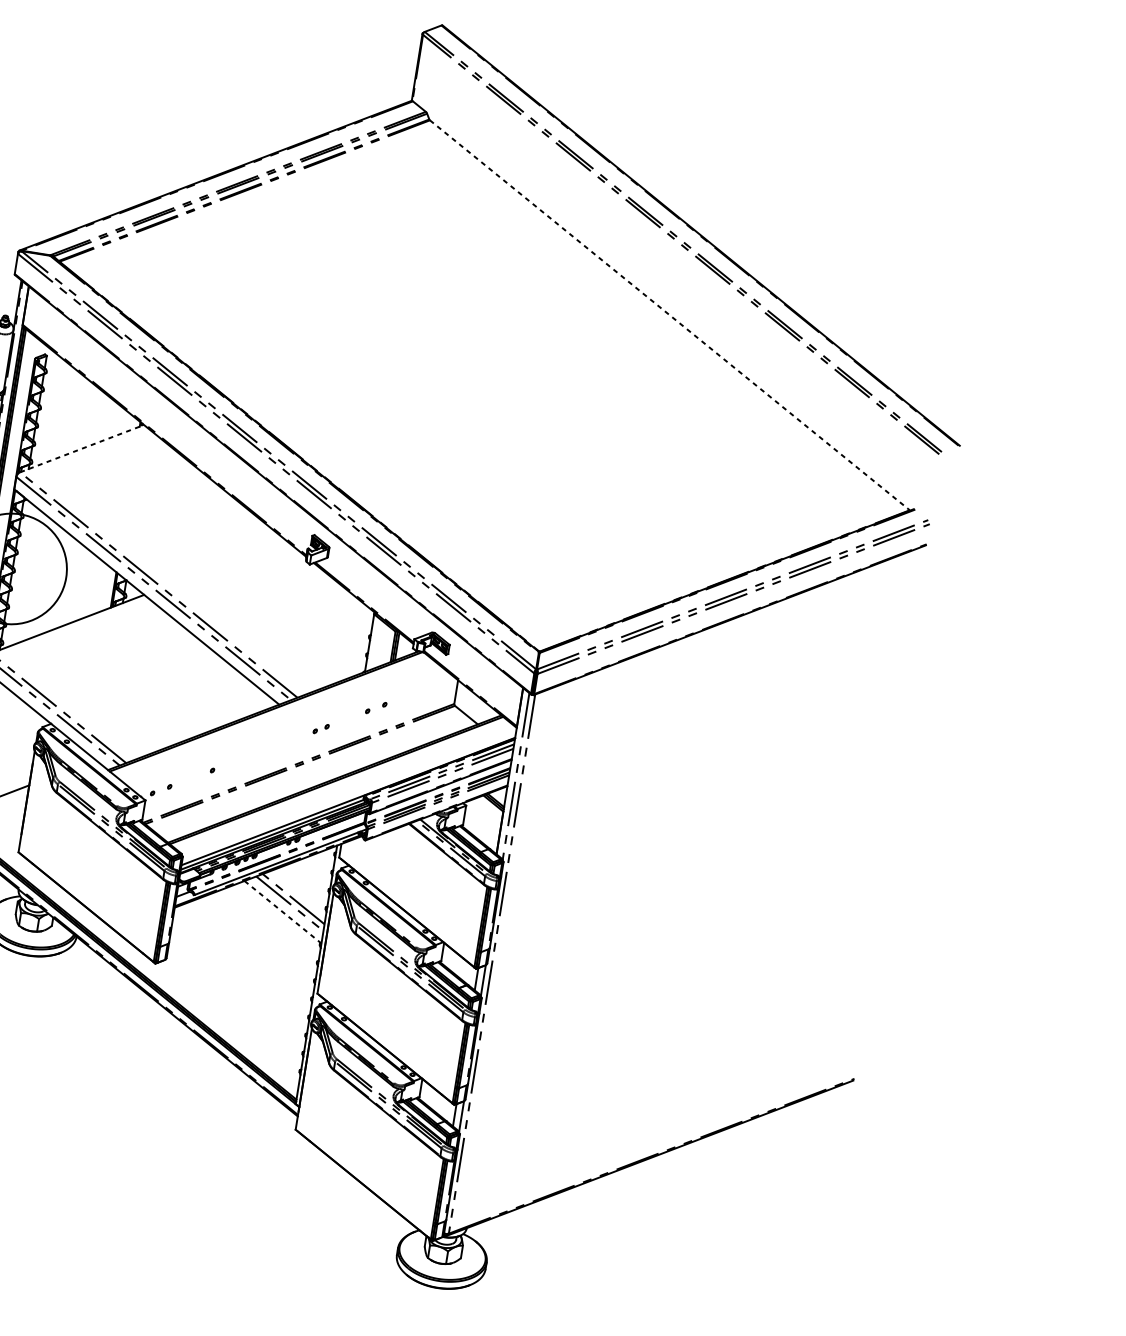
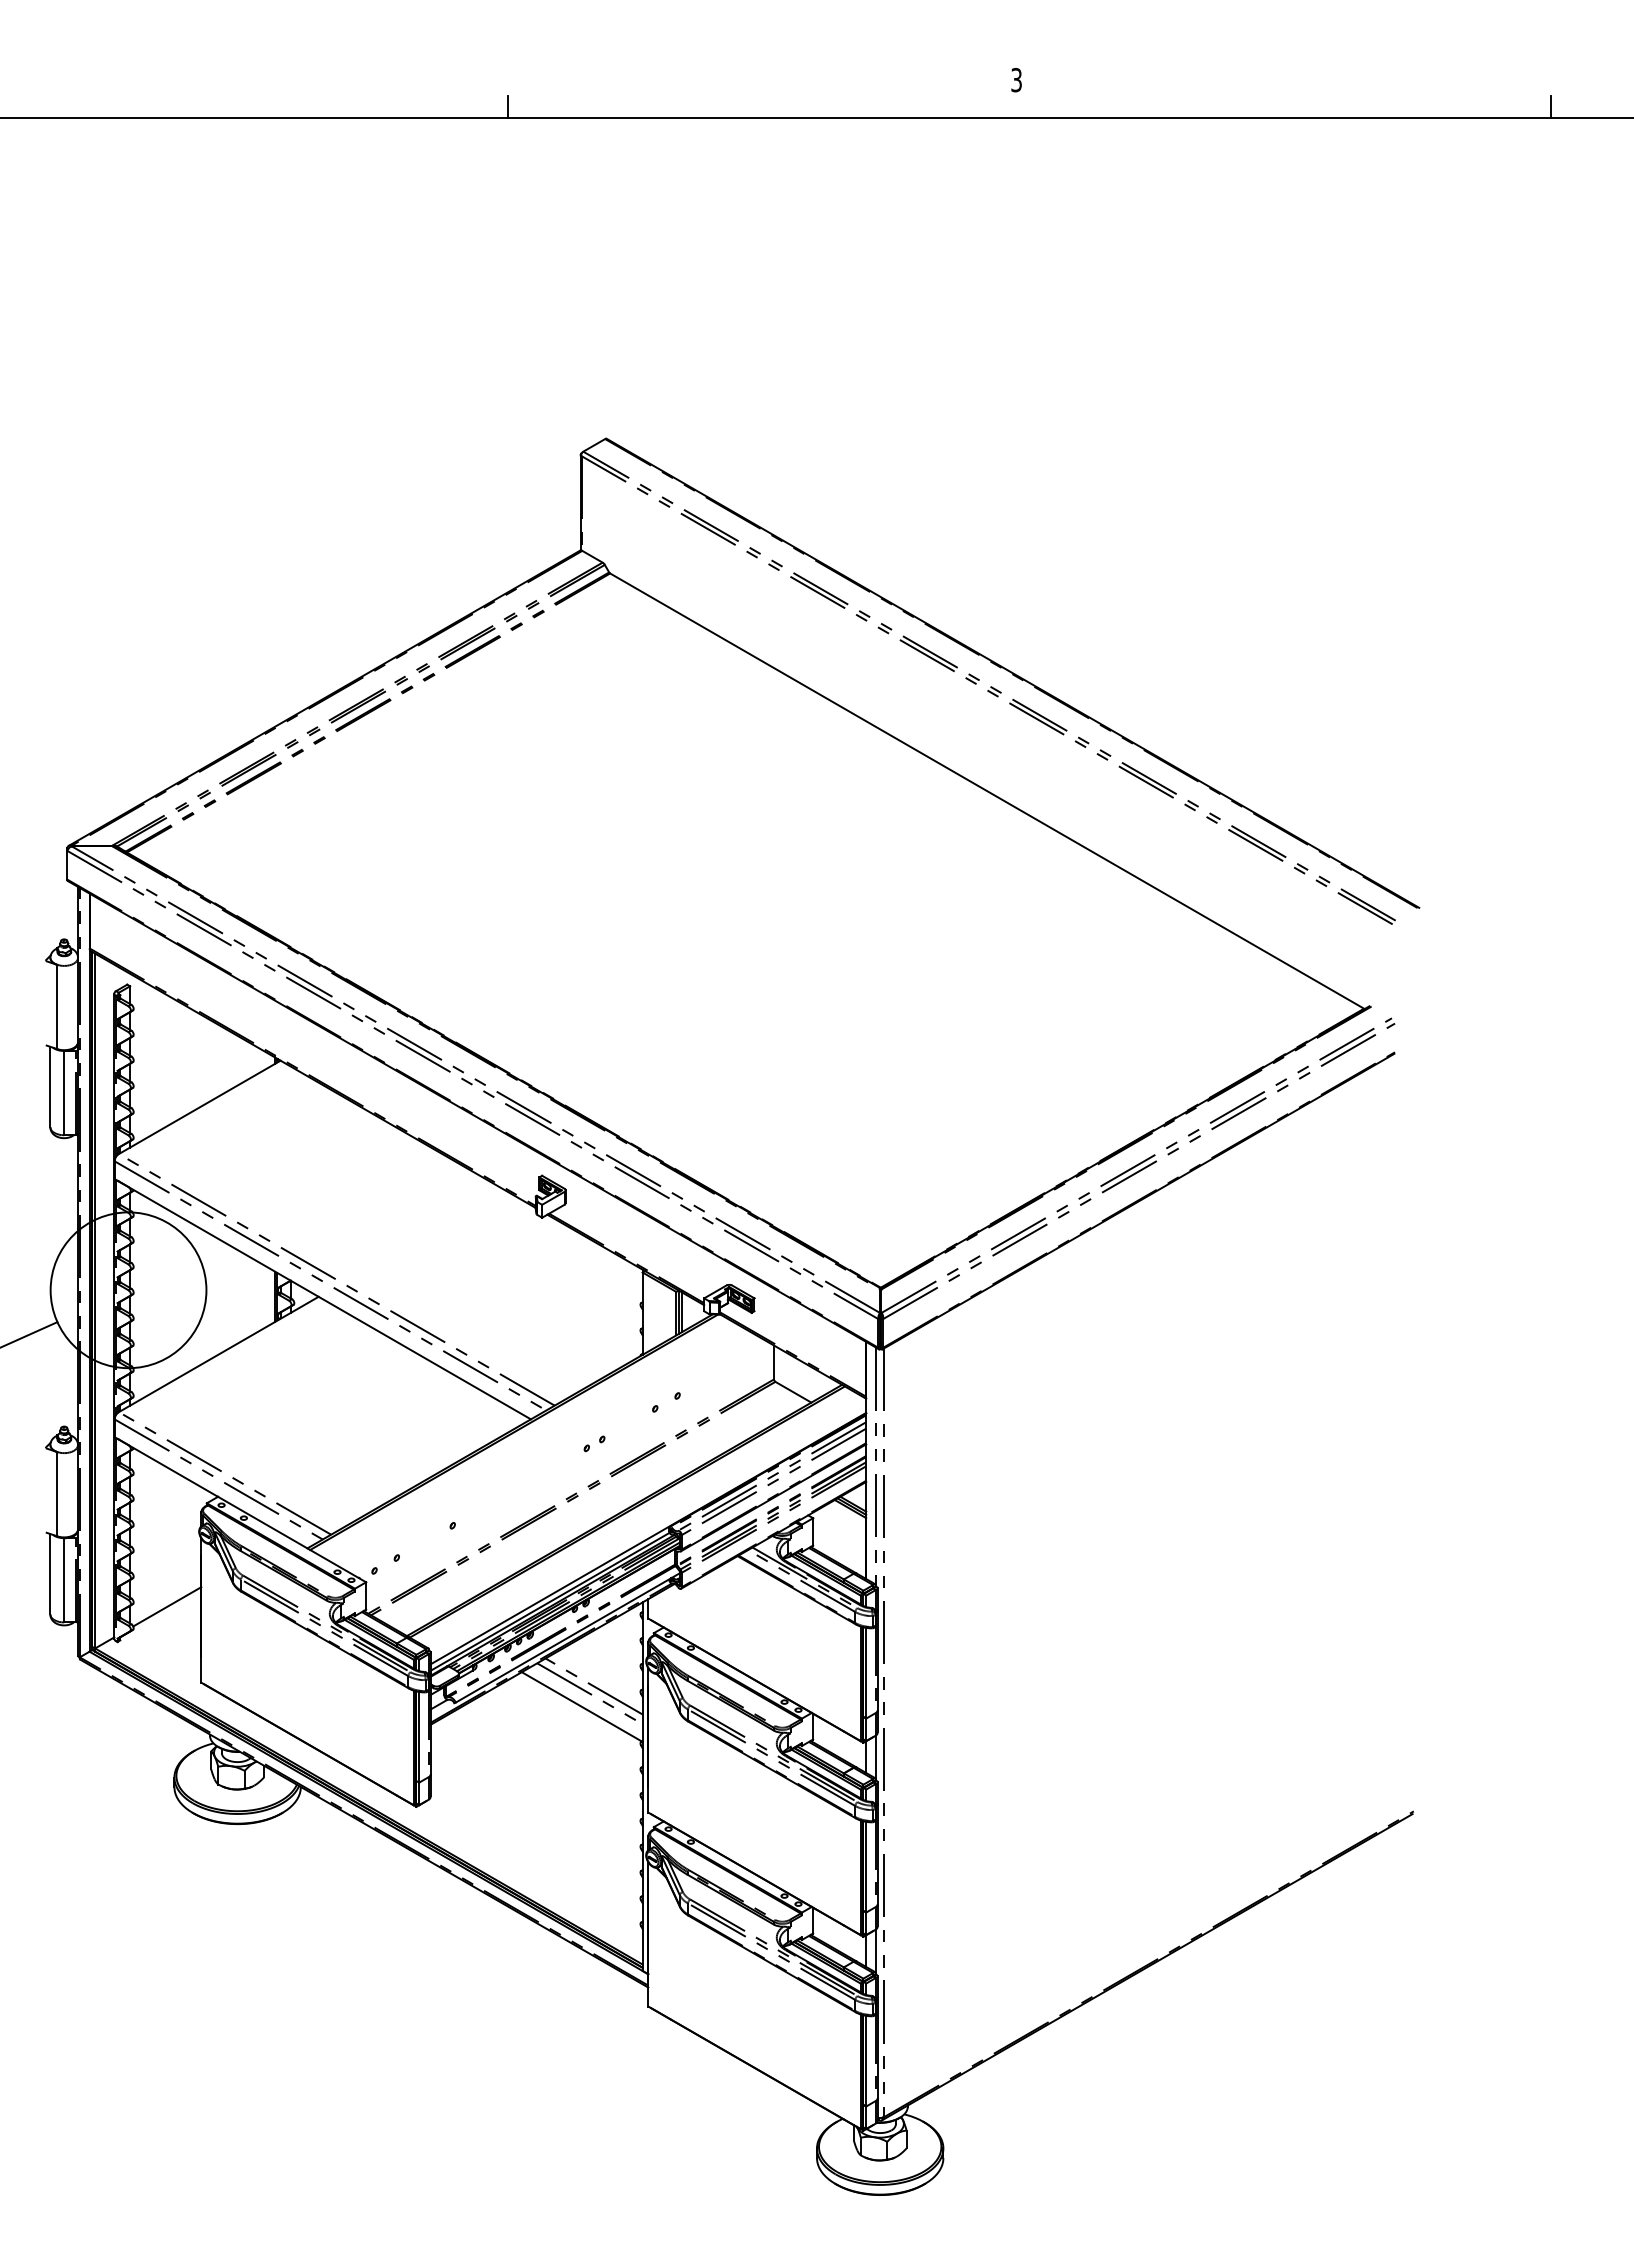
line: (670, 315) -> (987, 791), dashed -> solid
line: (82, 448) -> (200, 1107), dashed -> solid
line: (283, 912) -> (582, 1707), dashed -> solid

